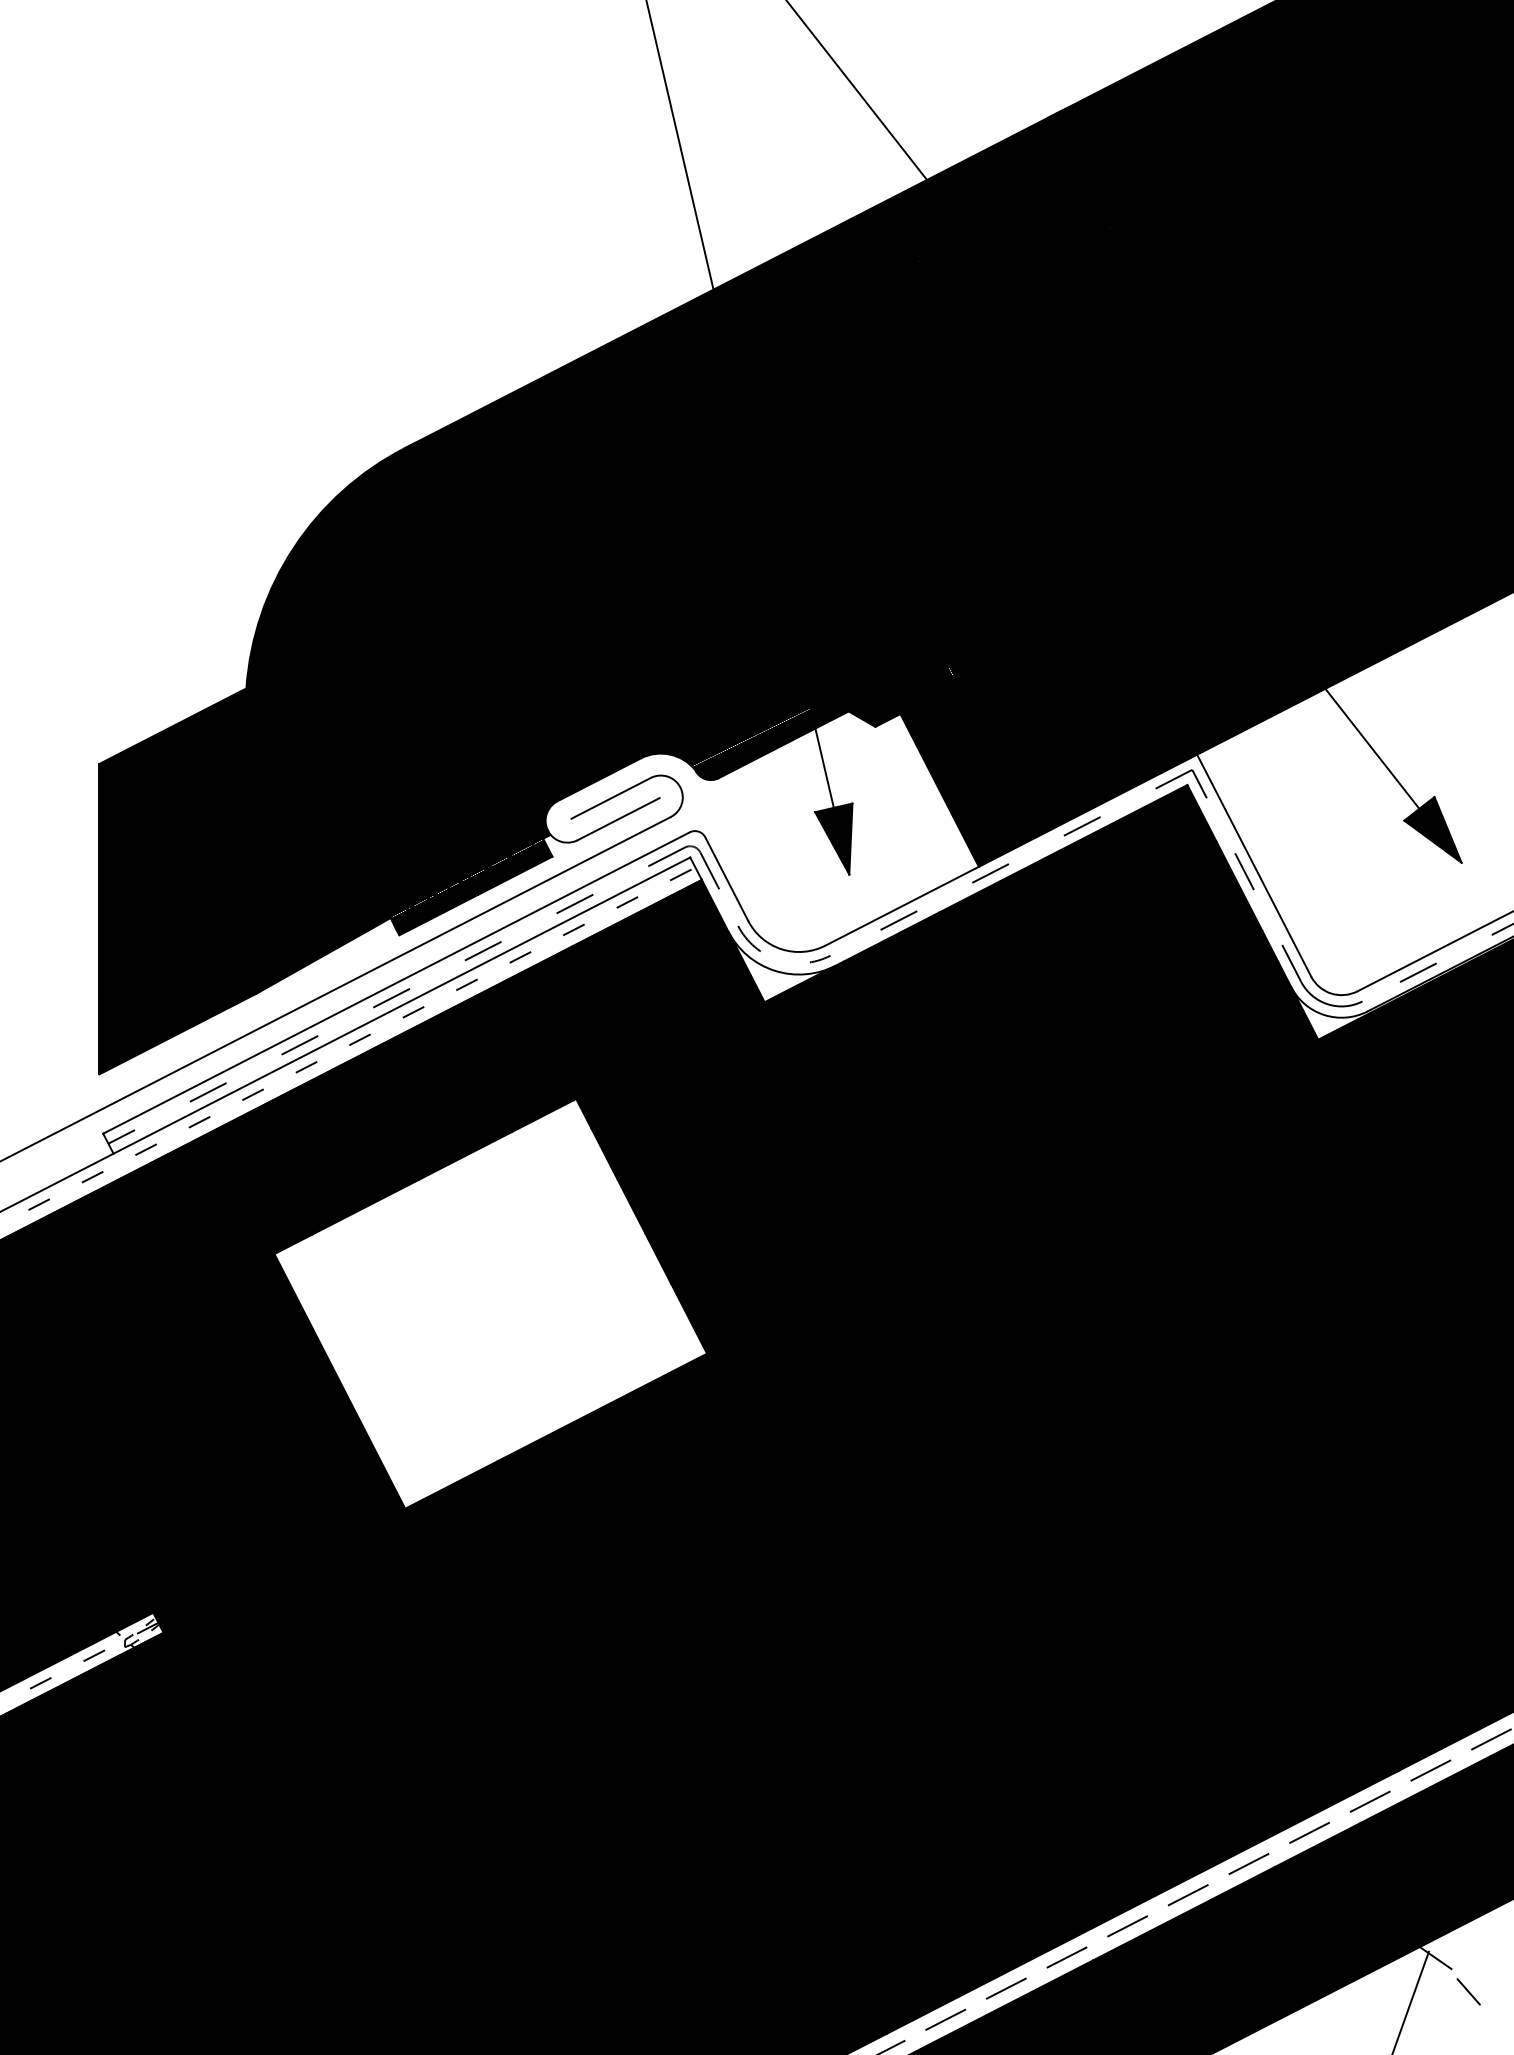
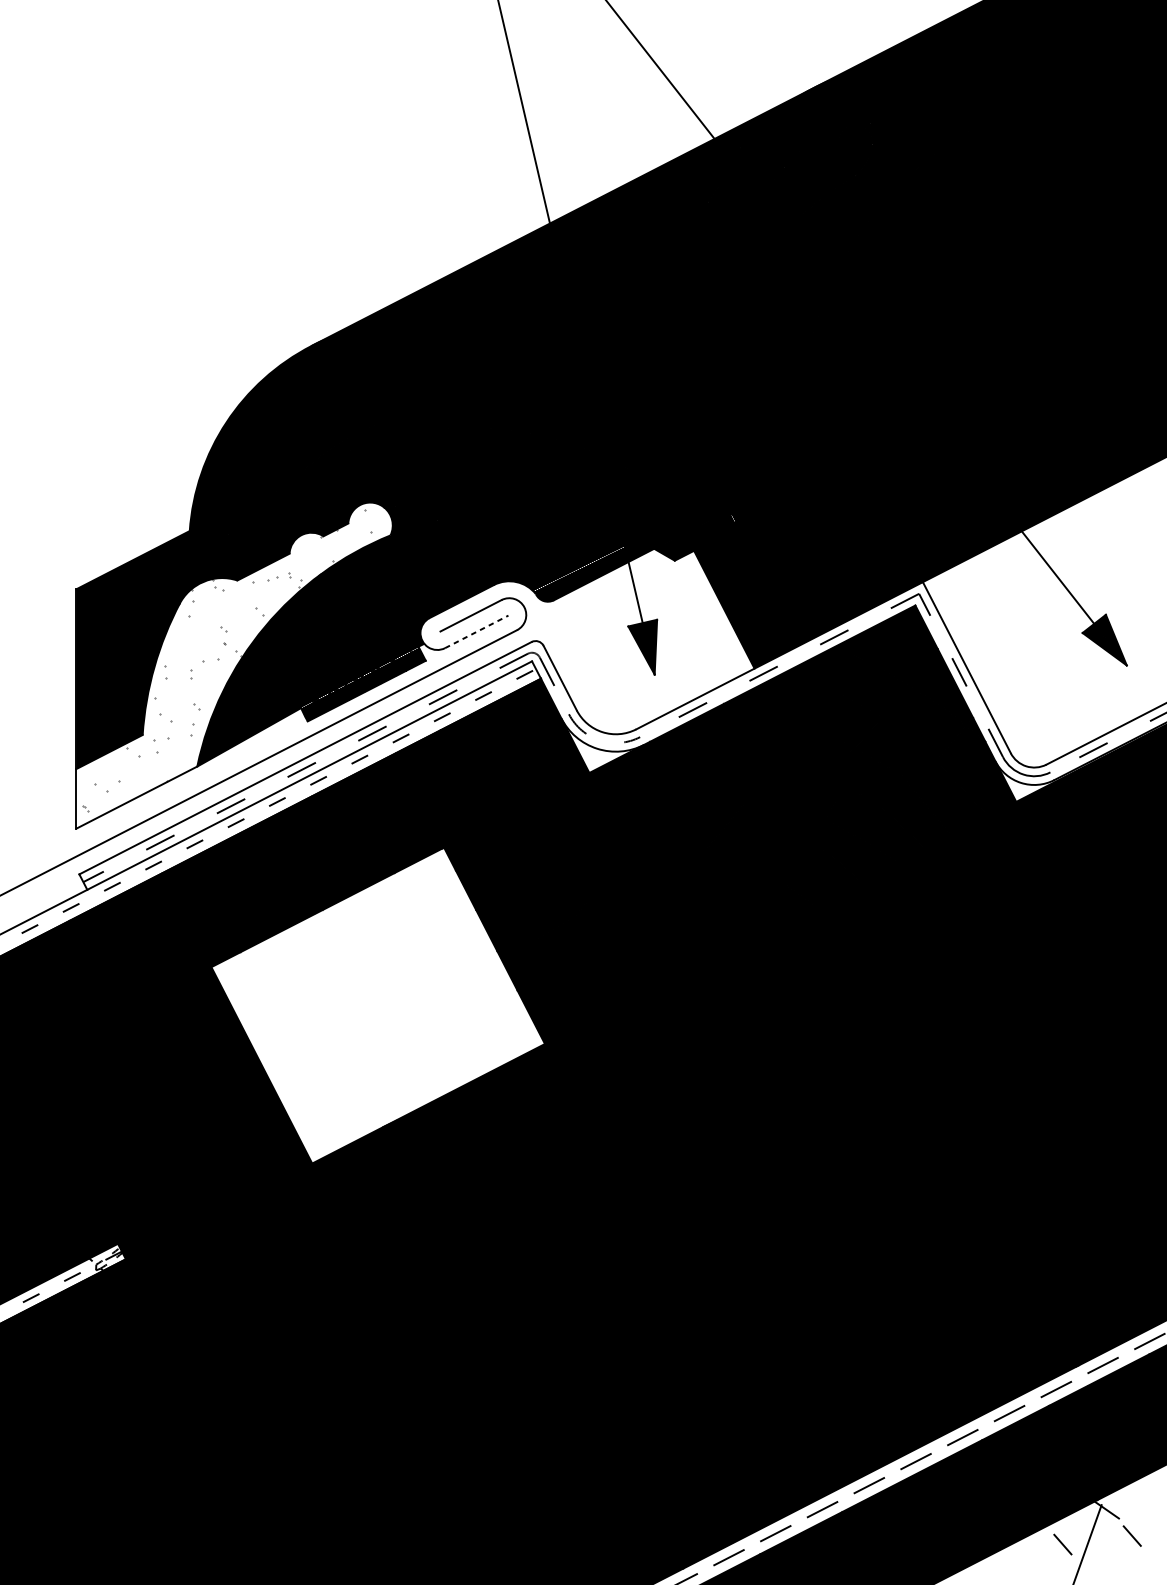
line: (619, 818) -> (477, 631), solid -> dashed
fill: (304, 862) -> (234, 665), removed
line: (1378, 2002) -> (1062, 1544), added

